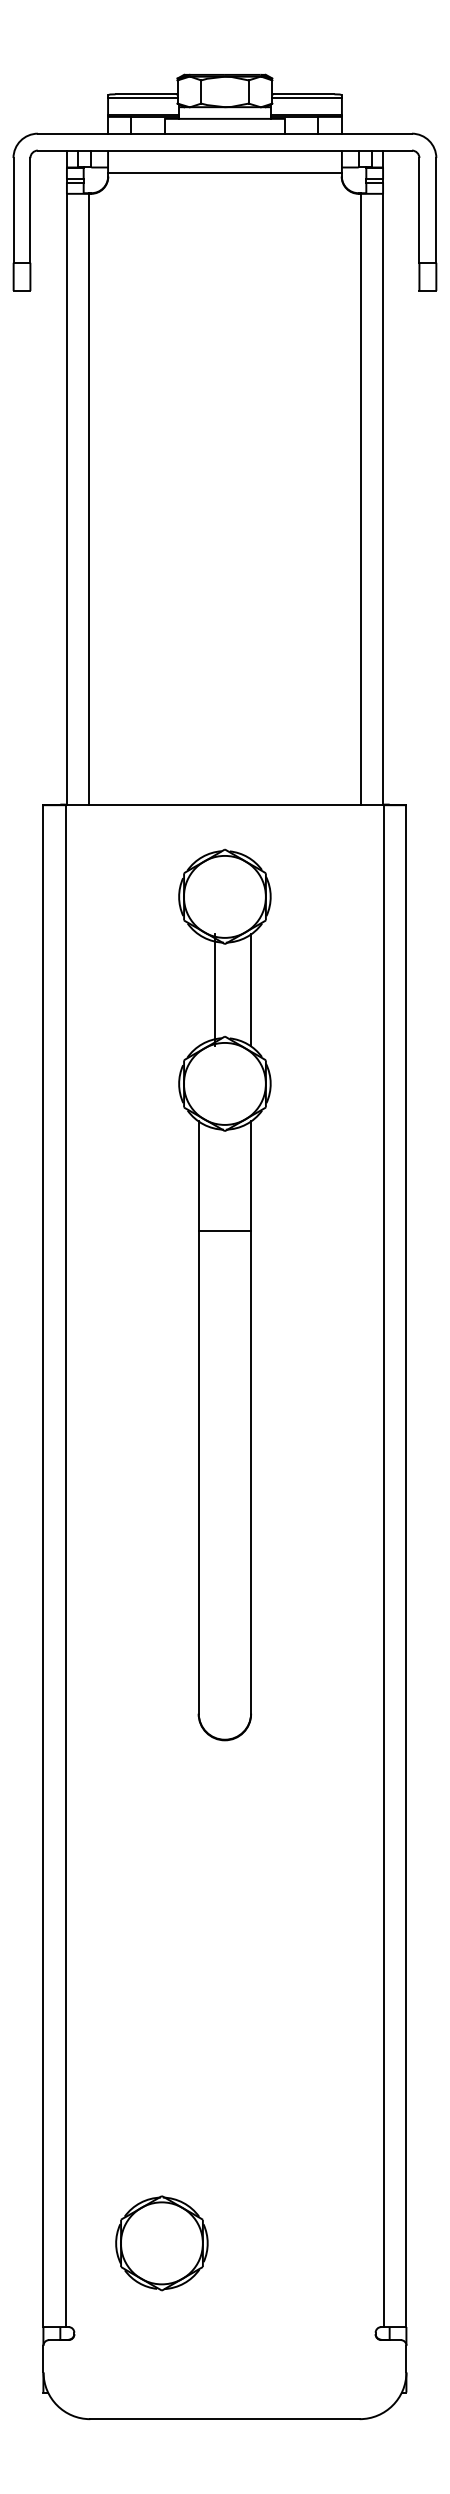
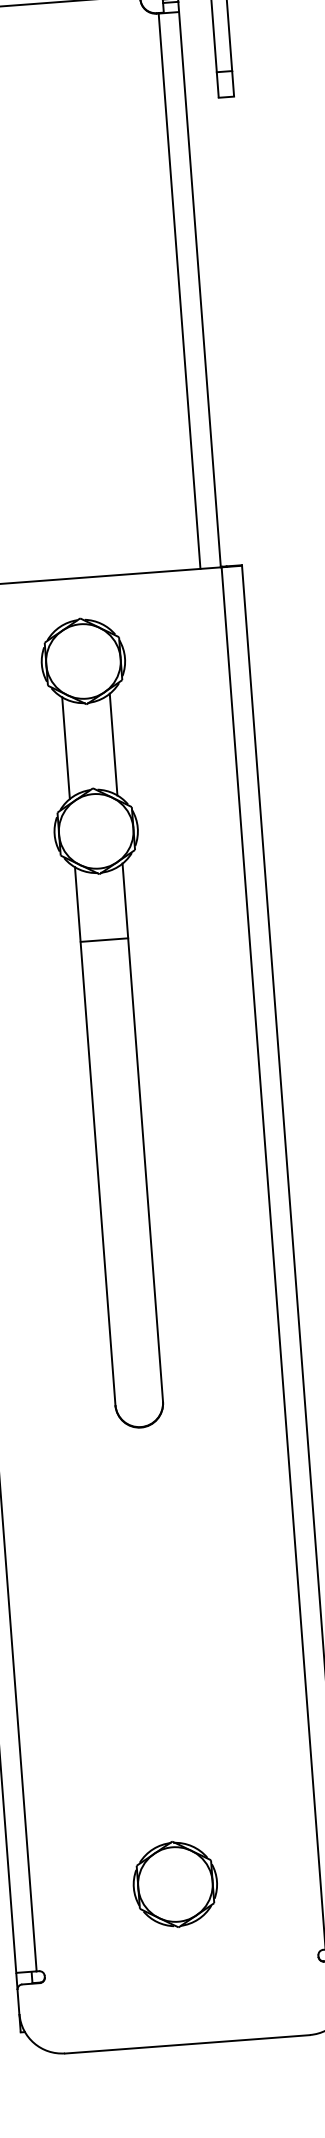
line: (214, 990) -> (65, 748), moved
line: (224, 1230) -> (104, 940), moved
part: (161, 2243) -> (175, 1884), moved

